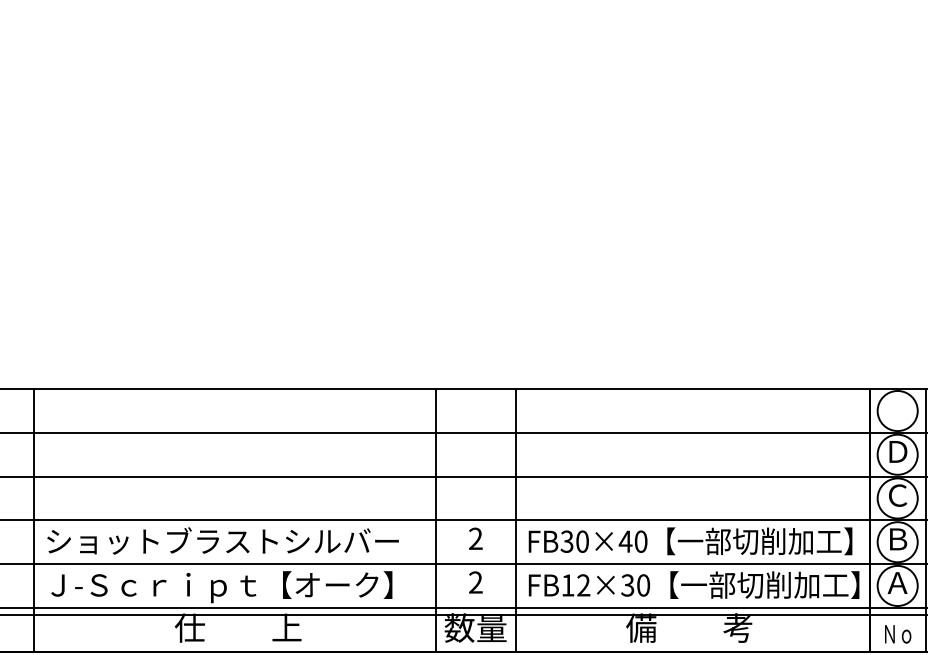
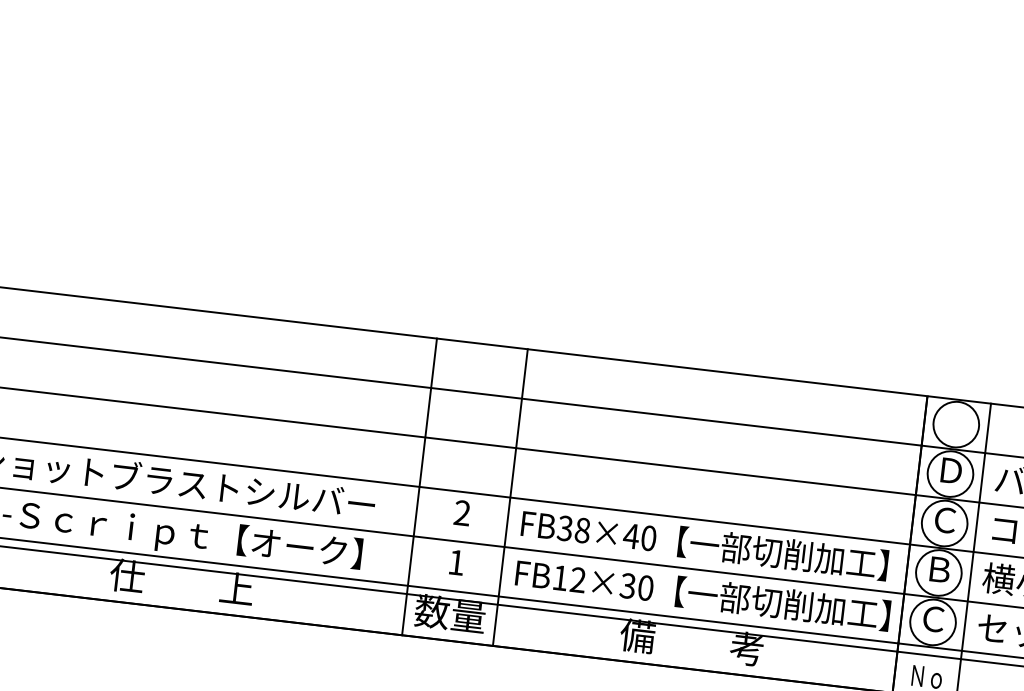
text: (582, 541) -> (582, 530), FB30×40 -> FB38×40
text: (475, 582) -> (456, 562), 2 -> 1
text: (897, 582) -> (933, 618), Ａ -> Ｃ

